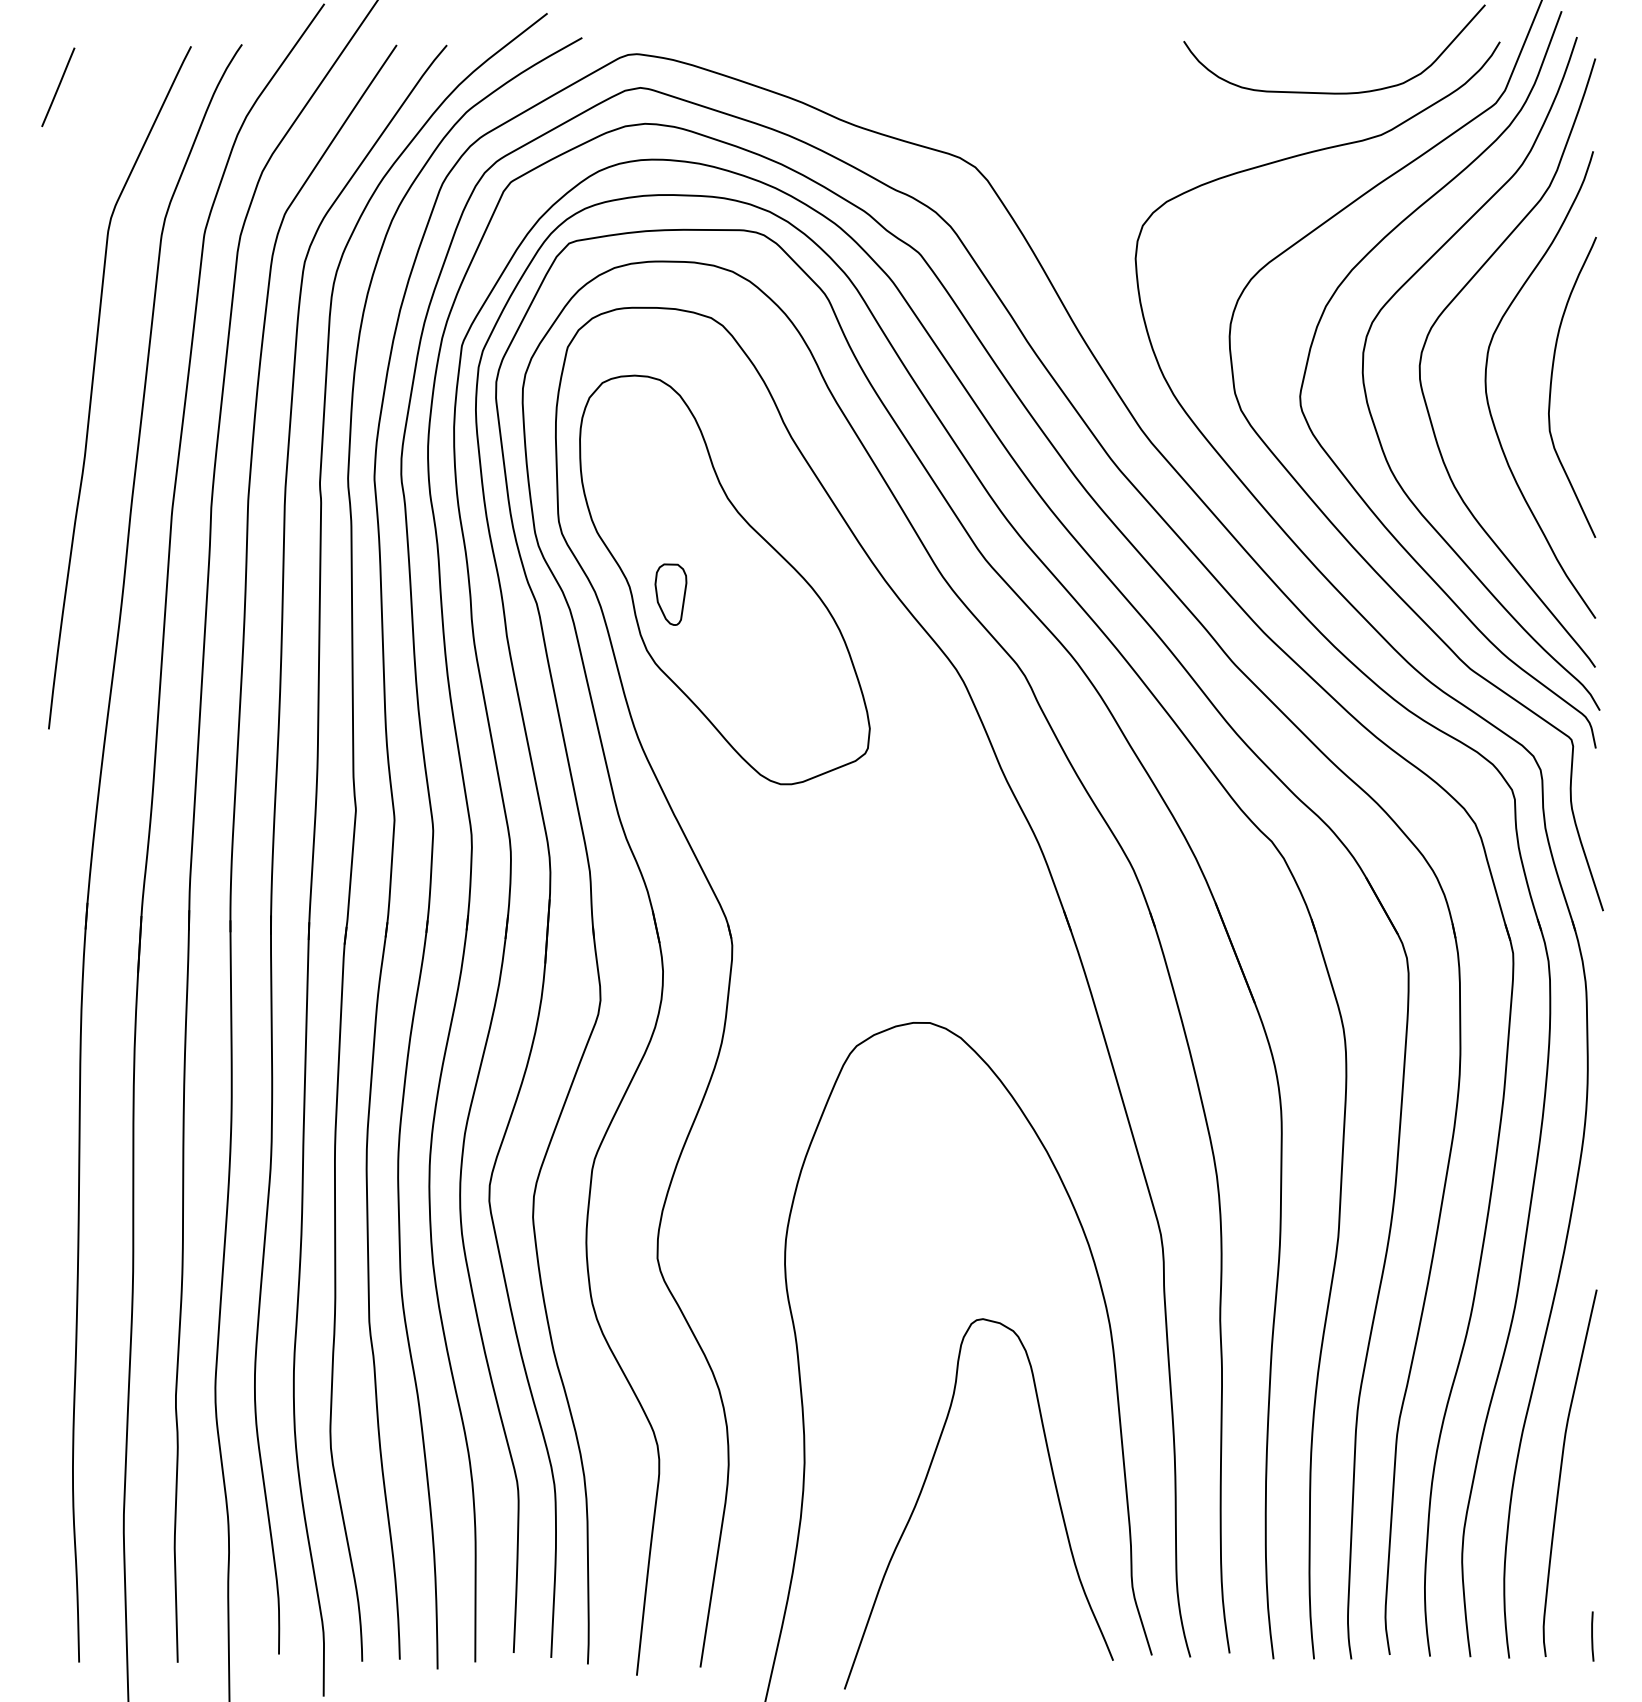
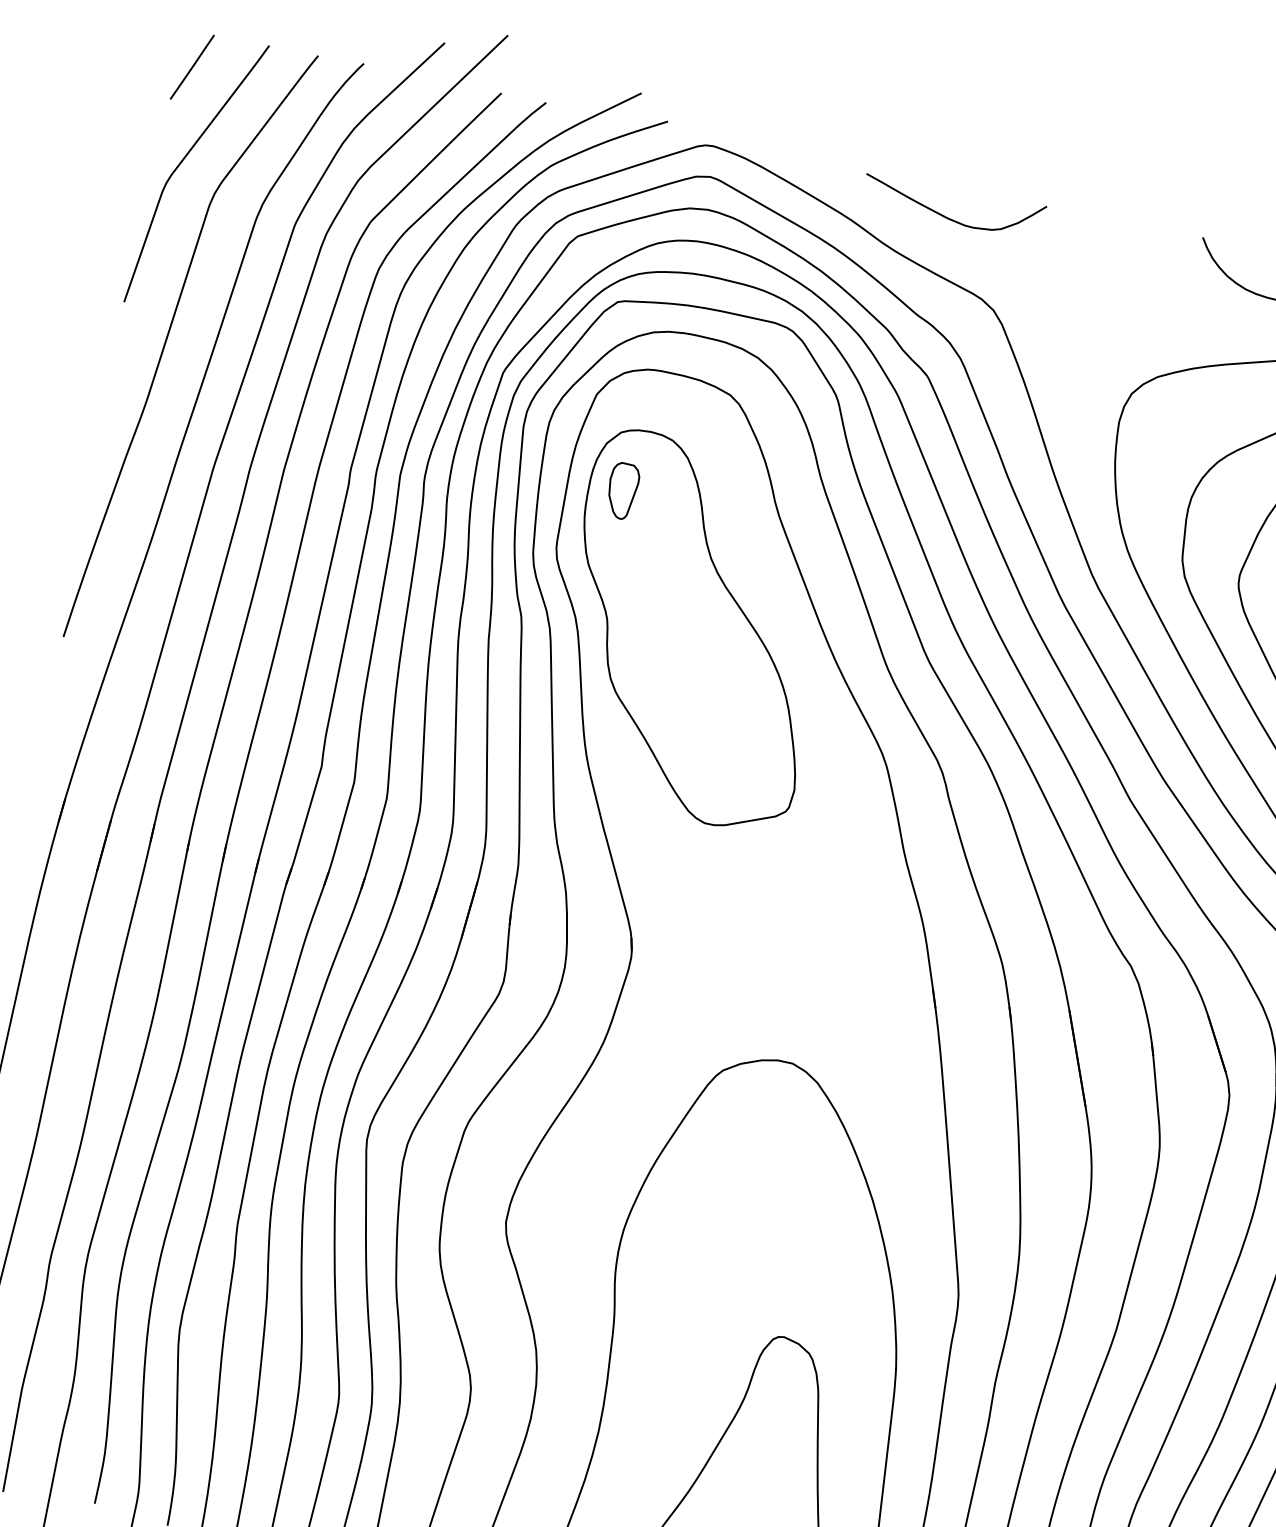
curve: (905, 77) -> (948, 217), added
curve: (69, 191) -> (182, 162), added
part: (670, 594) -> (621, 490), moved

